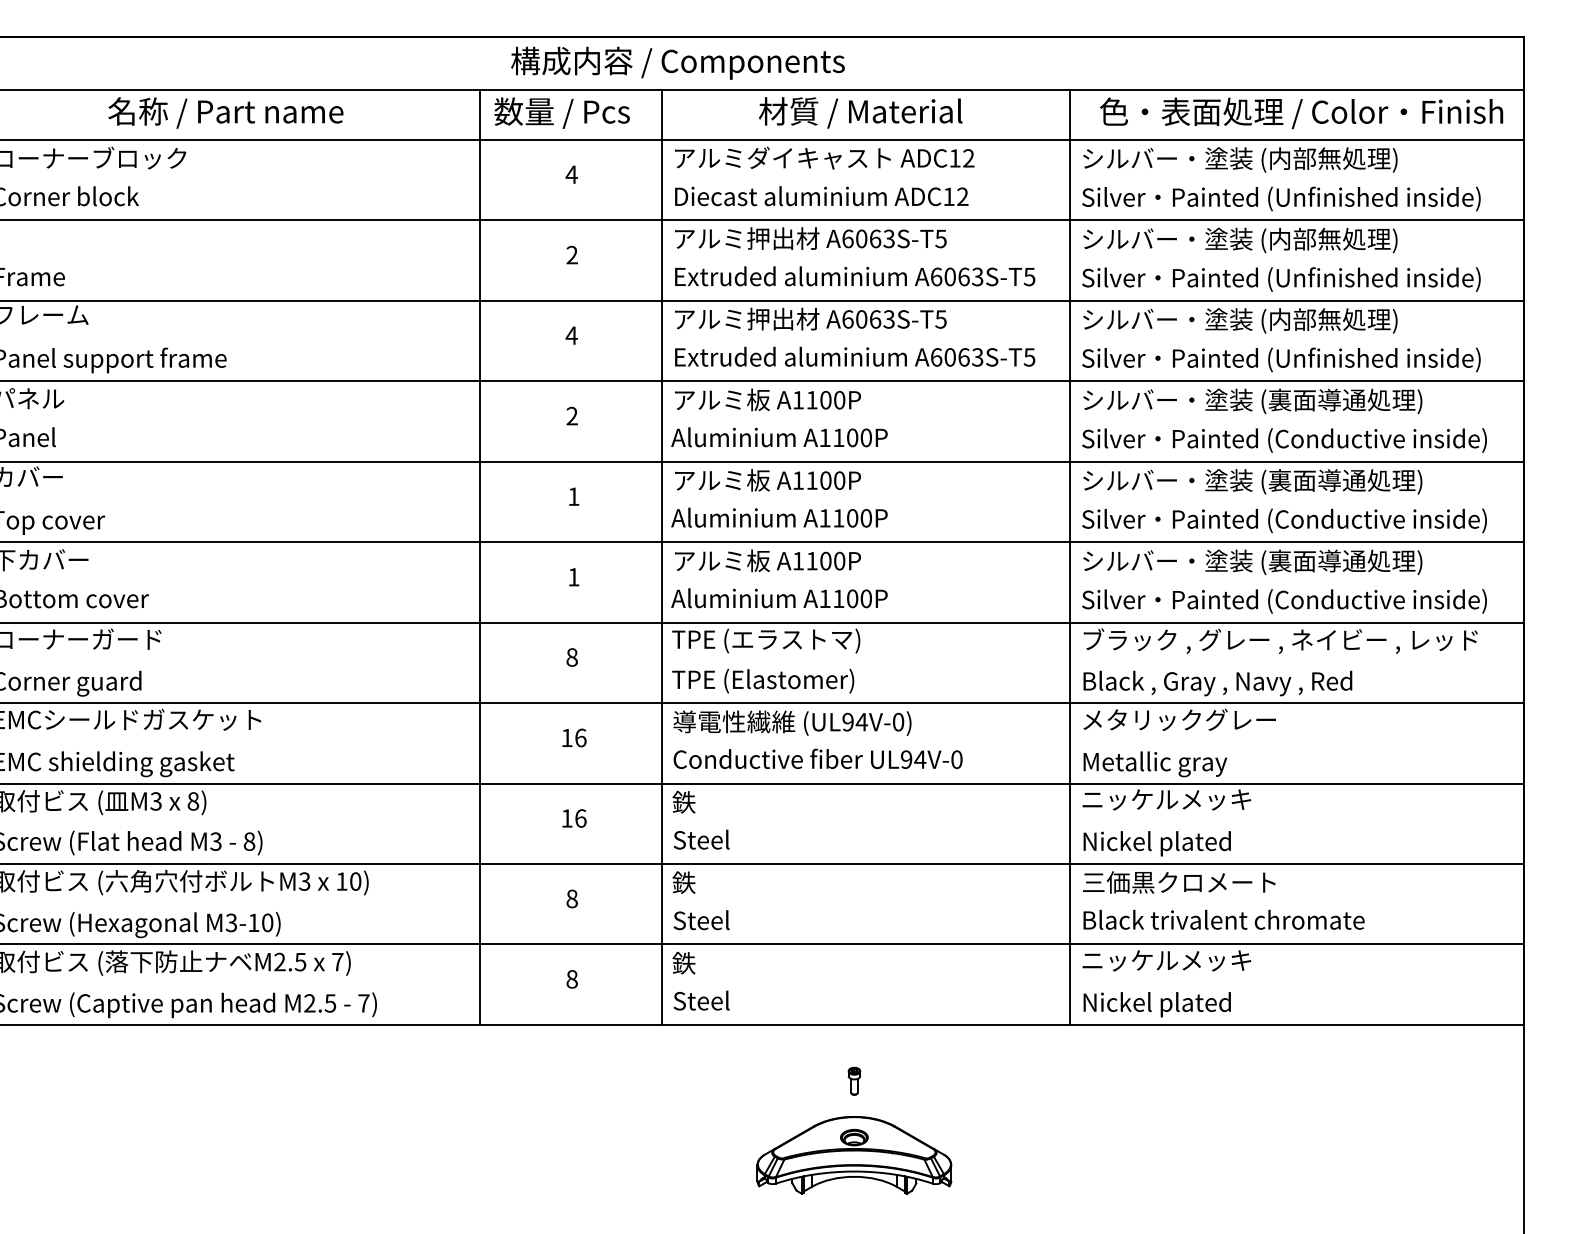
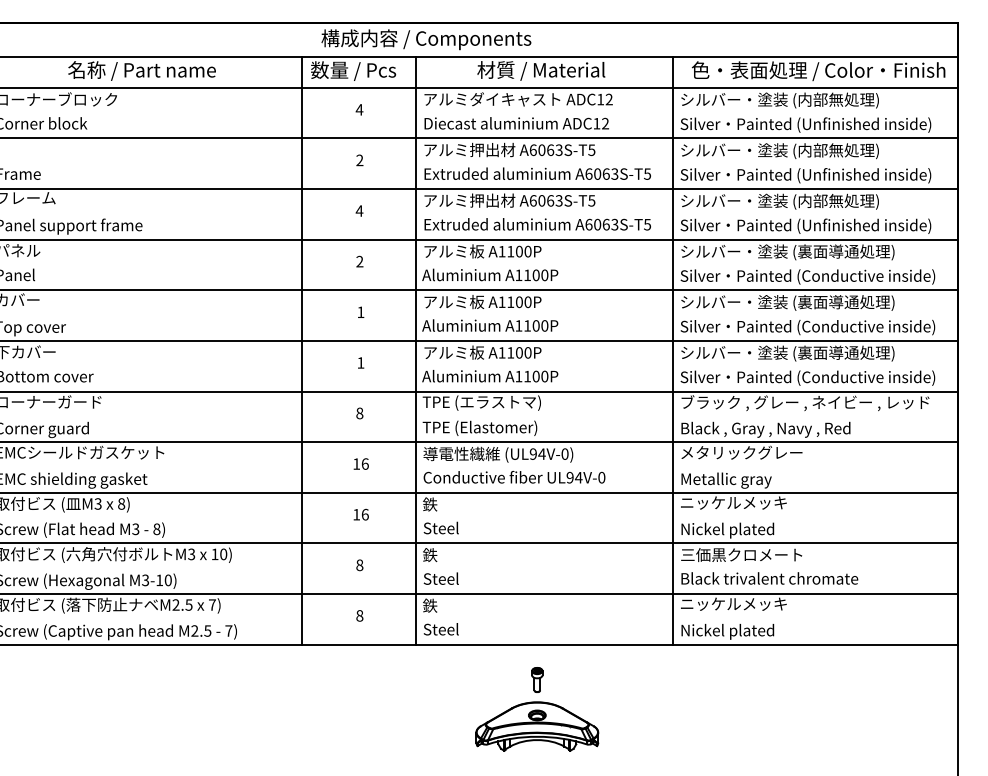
part: (854, 1080) -> (537, 679), size x1.43

